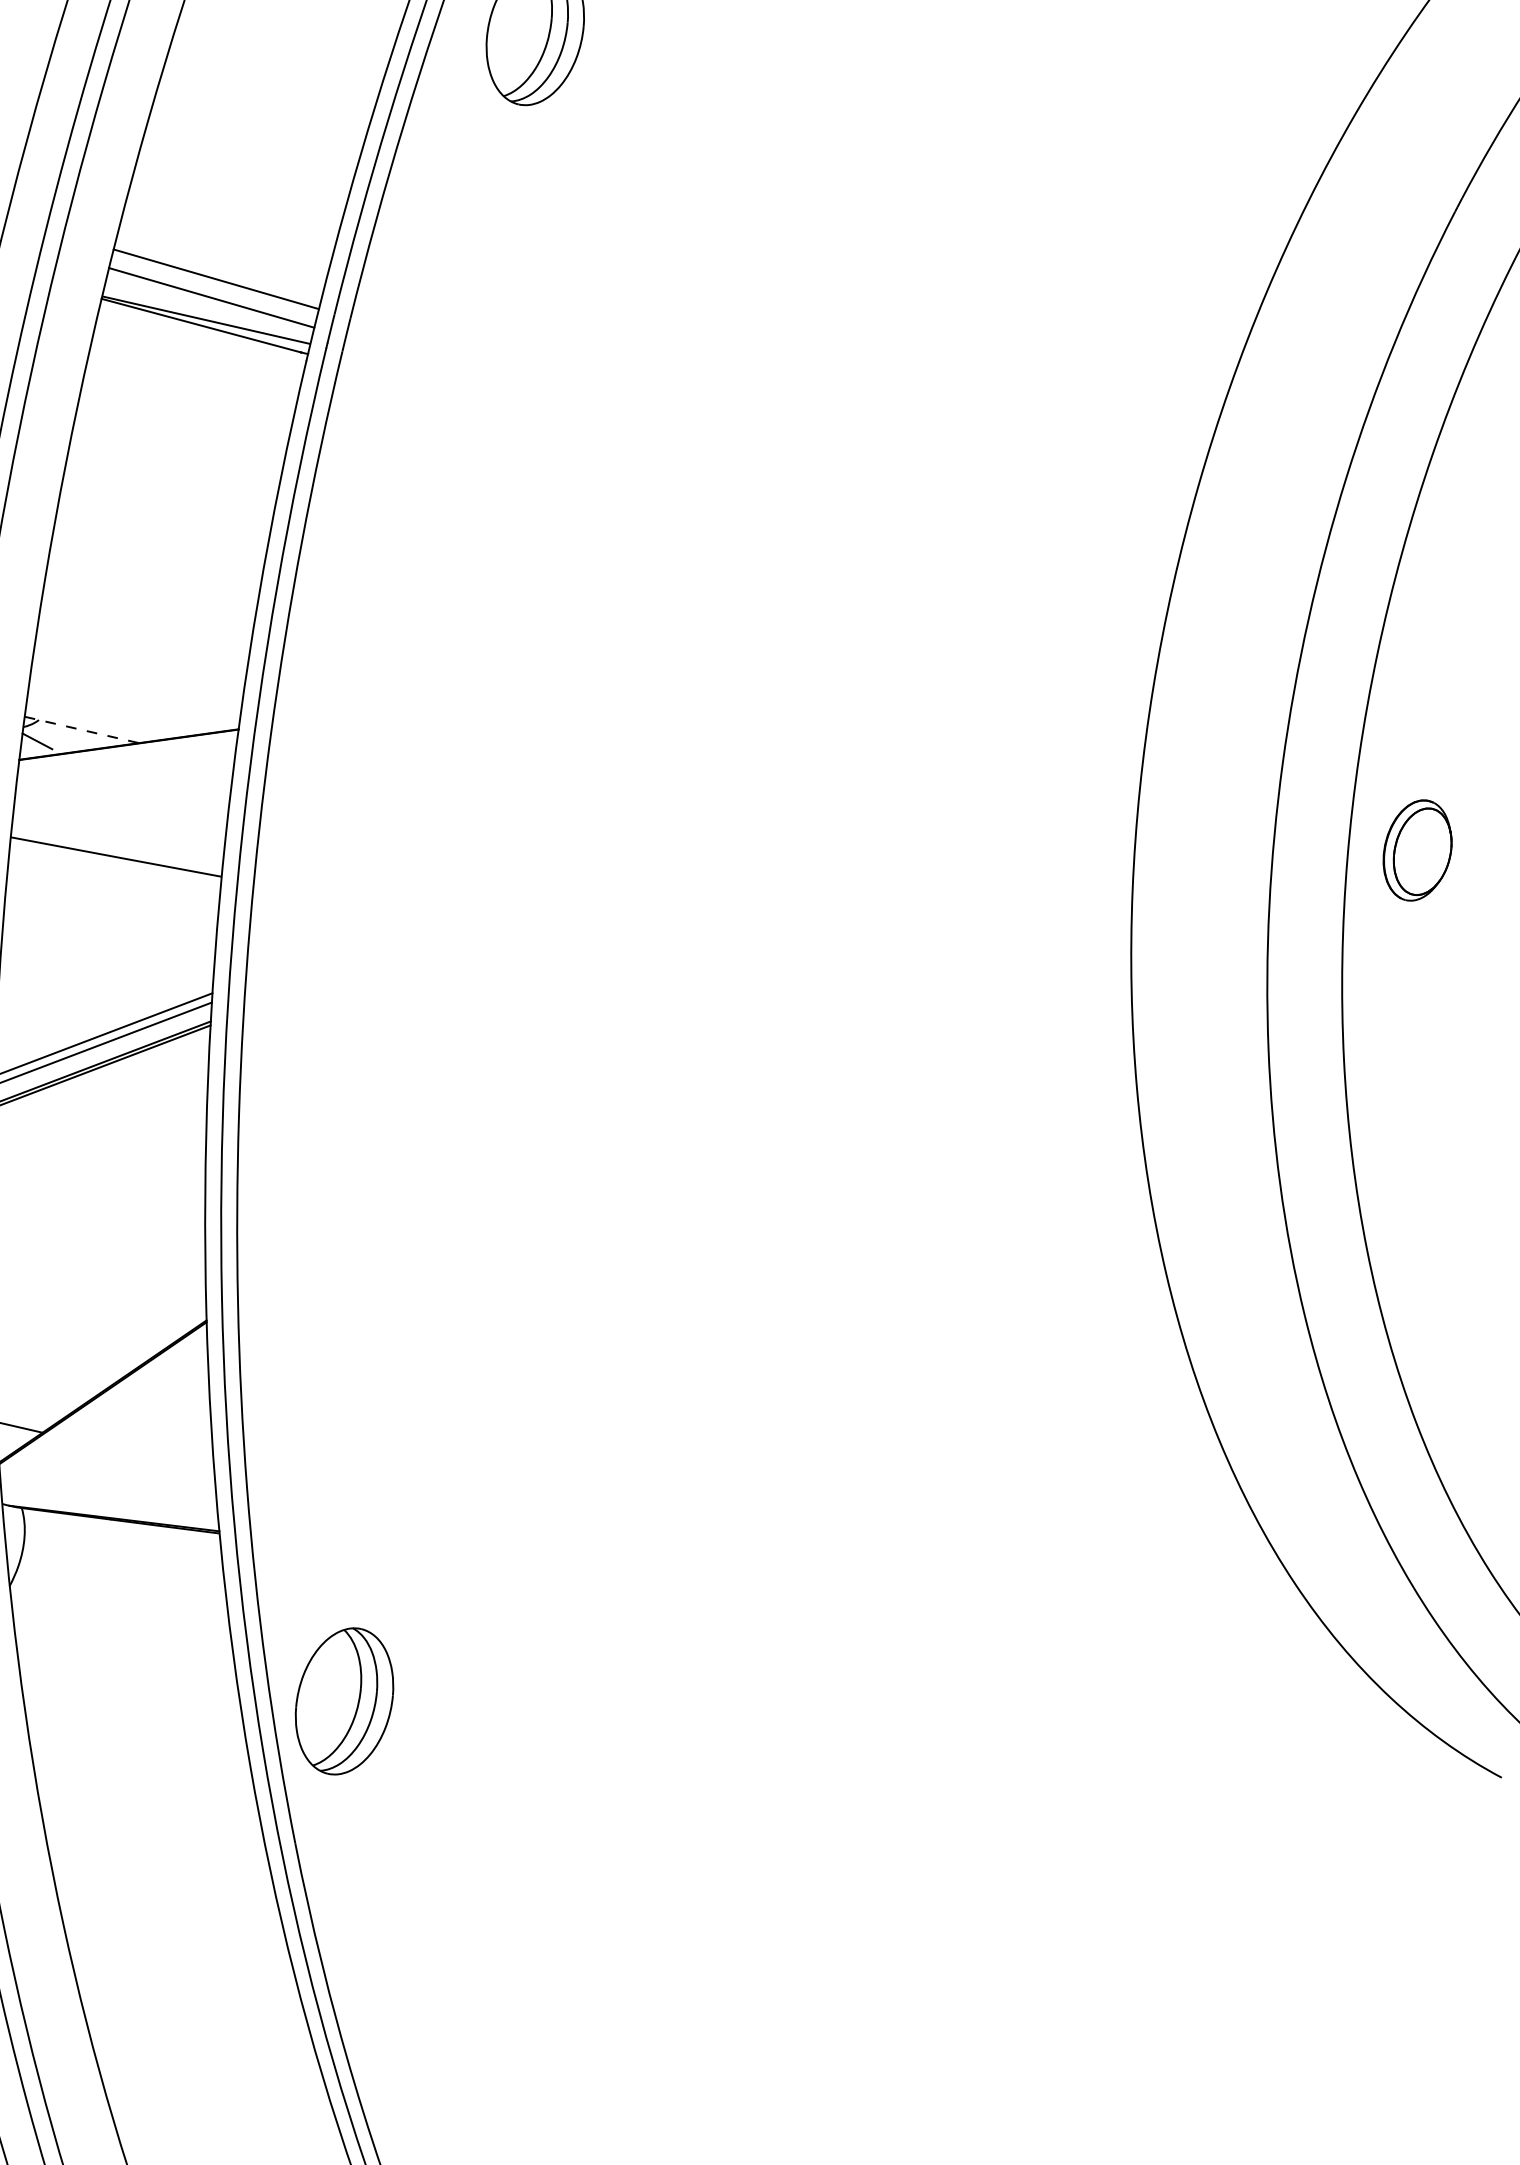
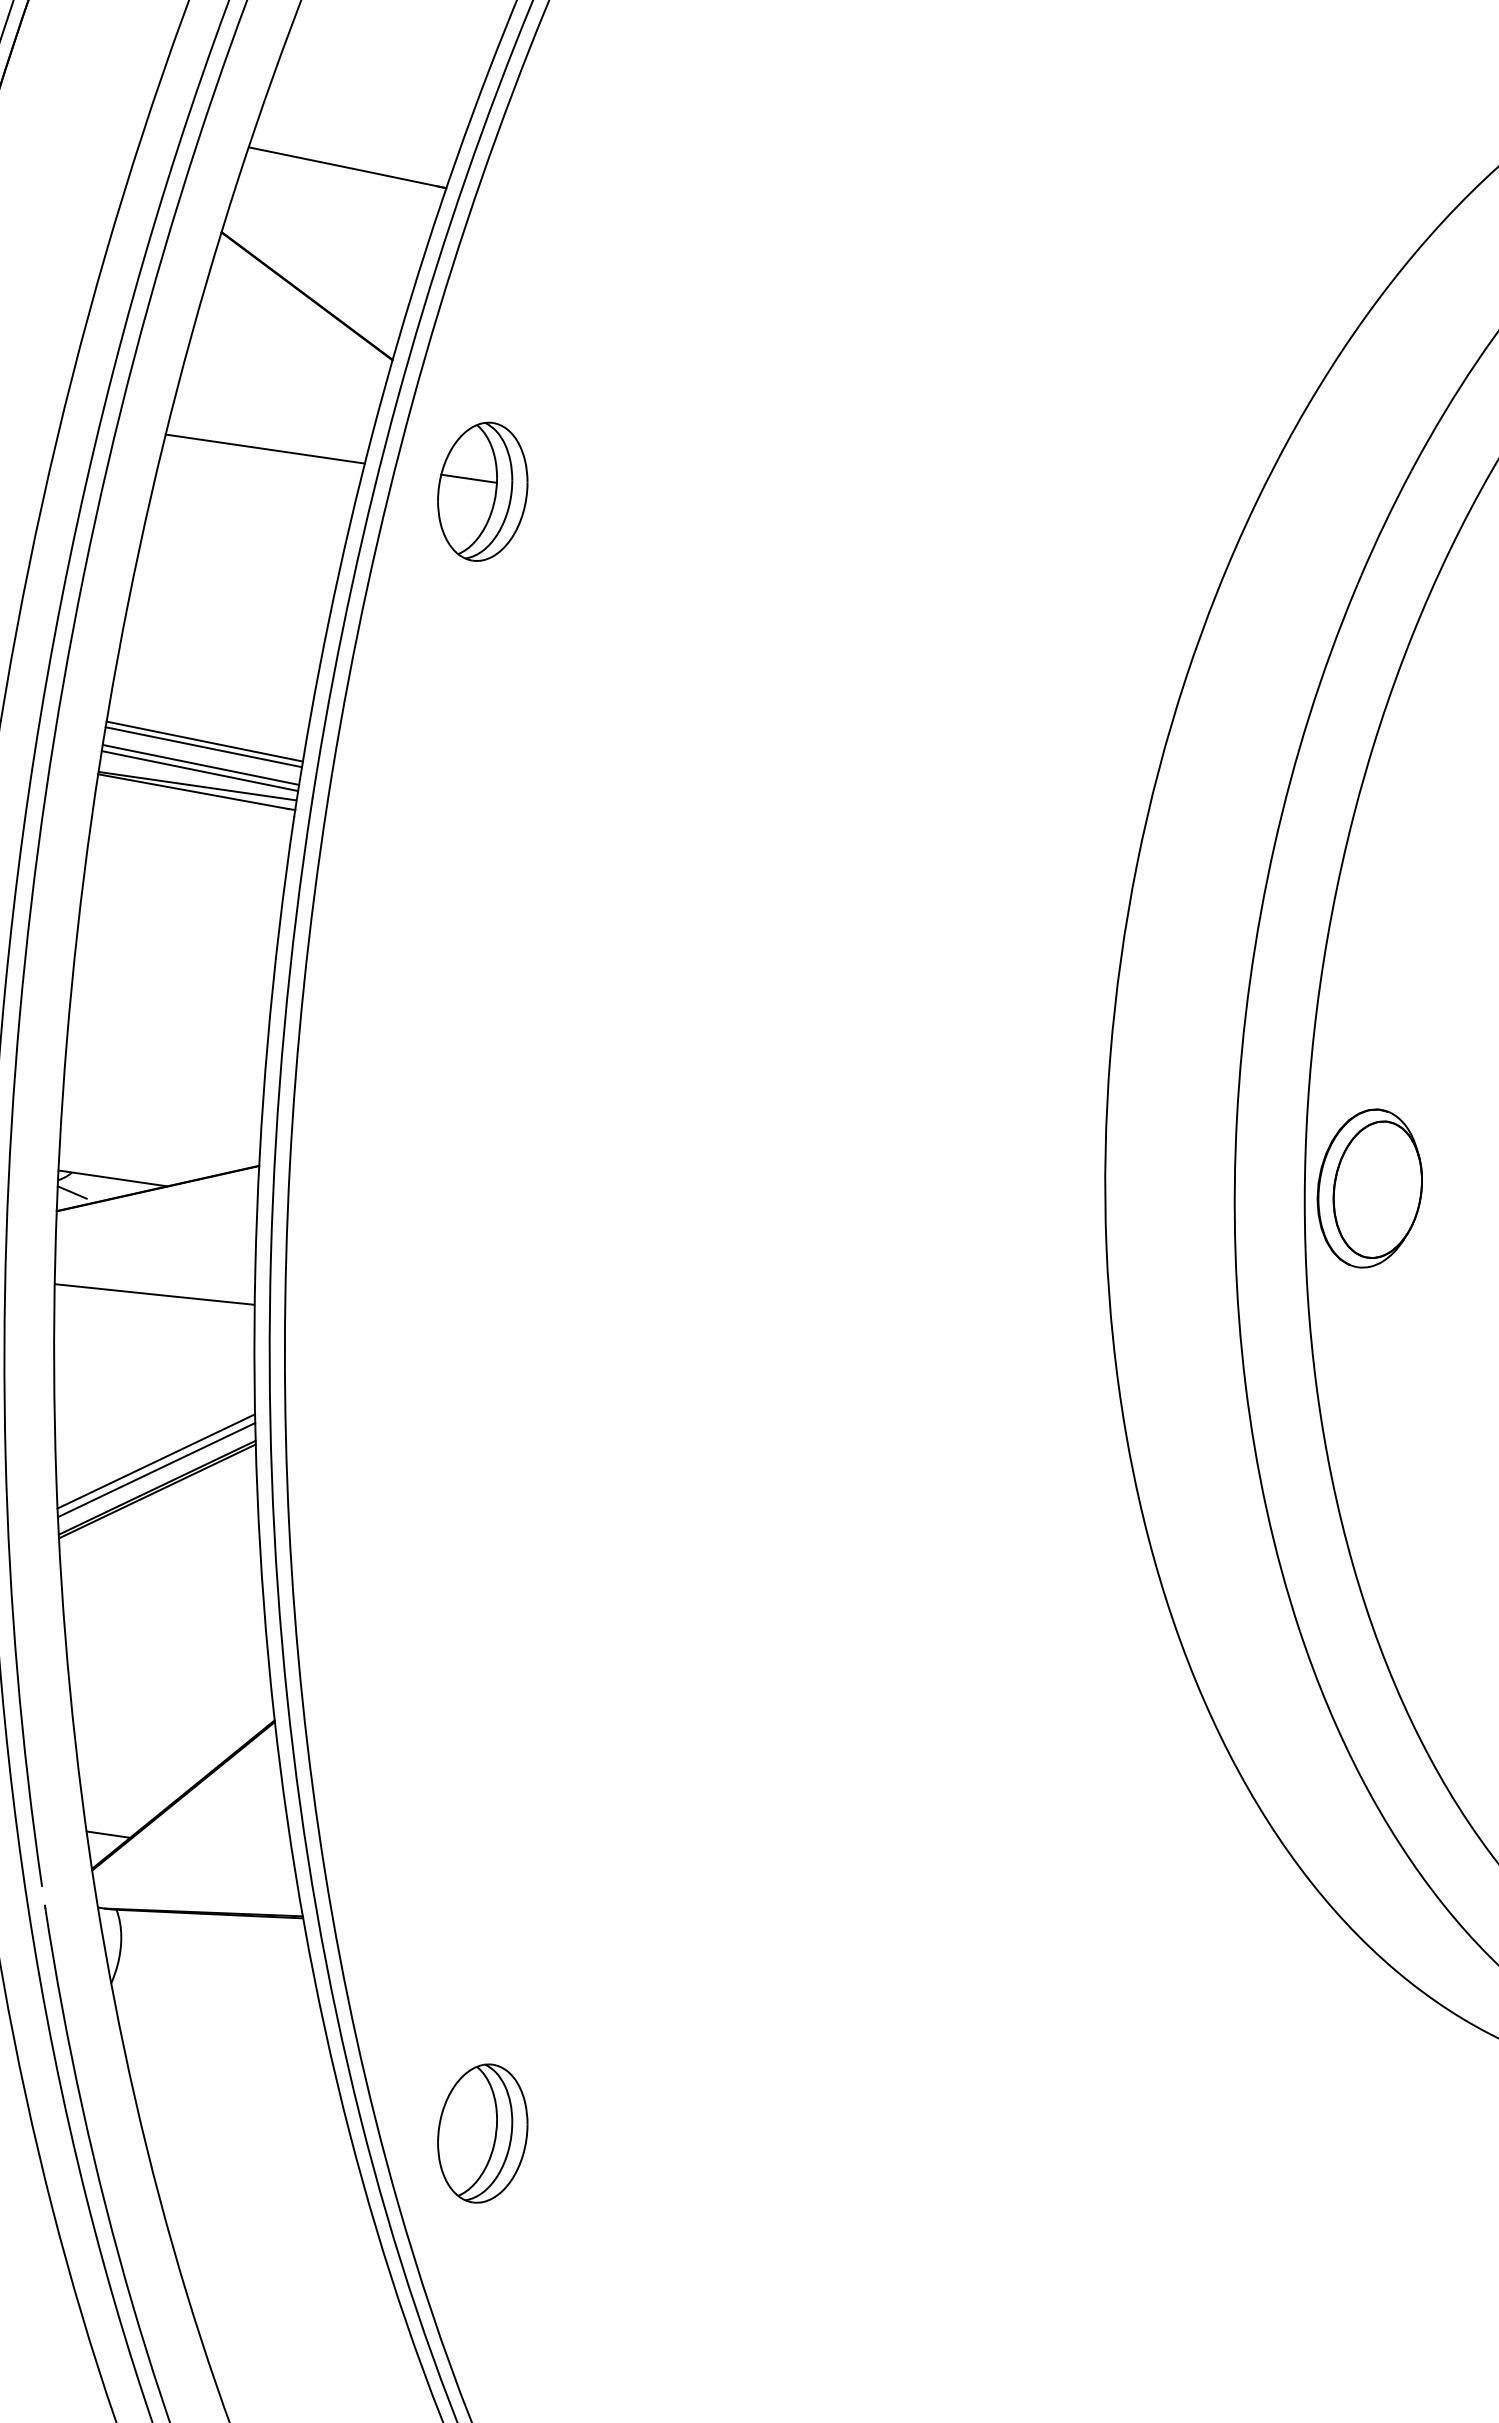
line: (521, 16) -> (468, 478), added
line: (217, 273) -> (204, 741), added
line: (209, 304) -> (199, 771), added
line: (81, 729) -> (112, 1178), dashed -> solid
part: (1417, 850) -> (1369, 1188), size x1.67
part: (344, 1701) -> (482, 2133), moved

